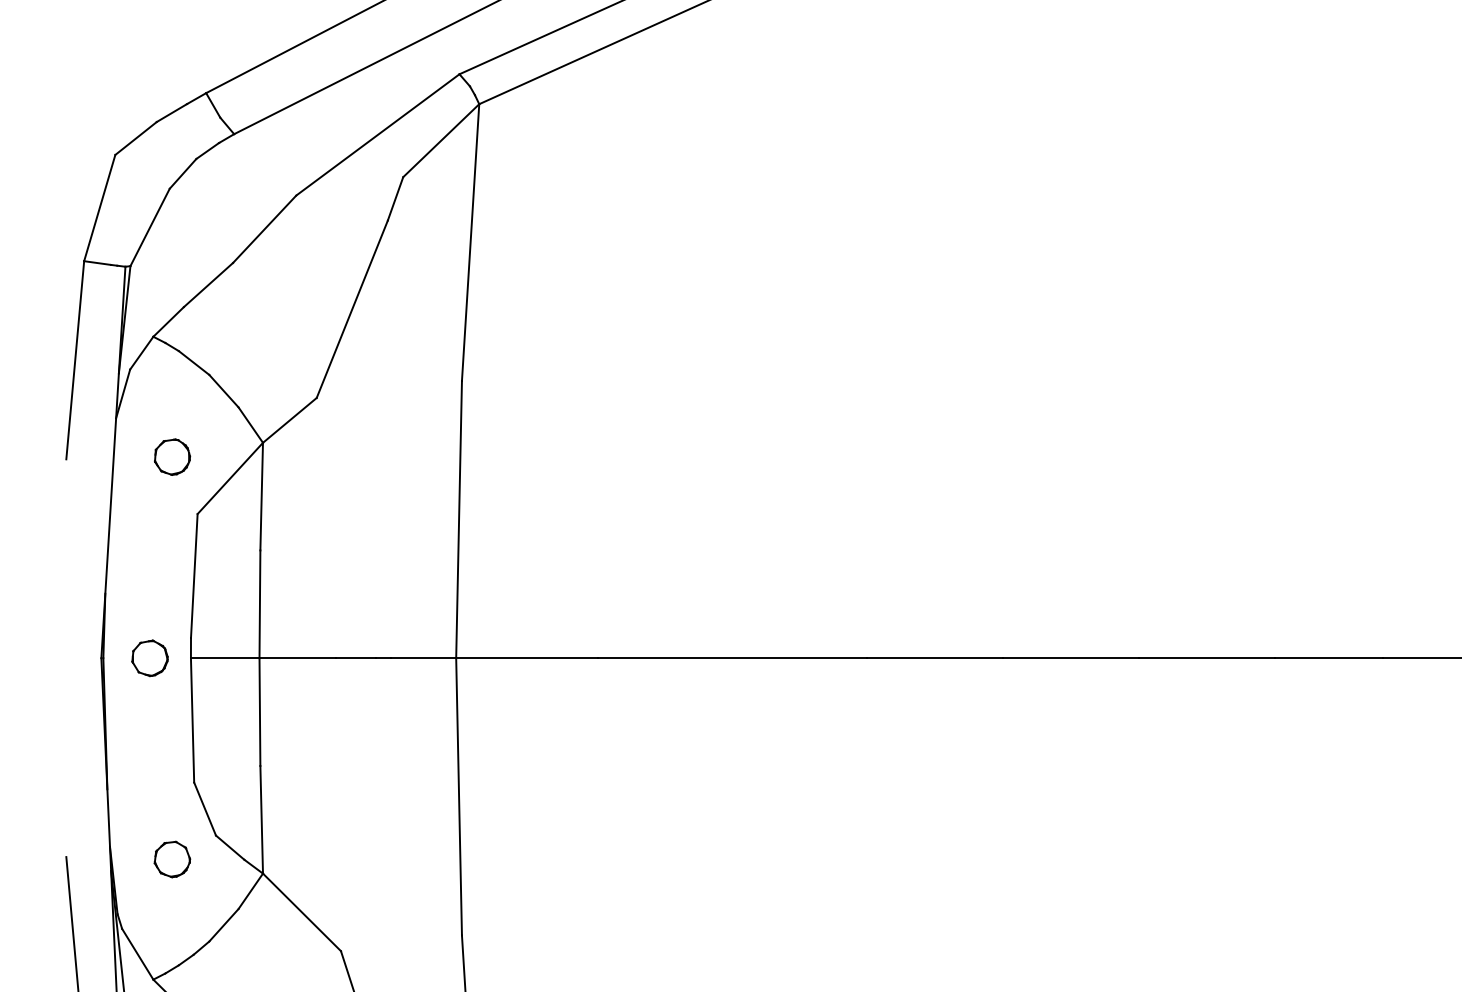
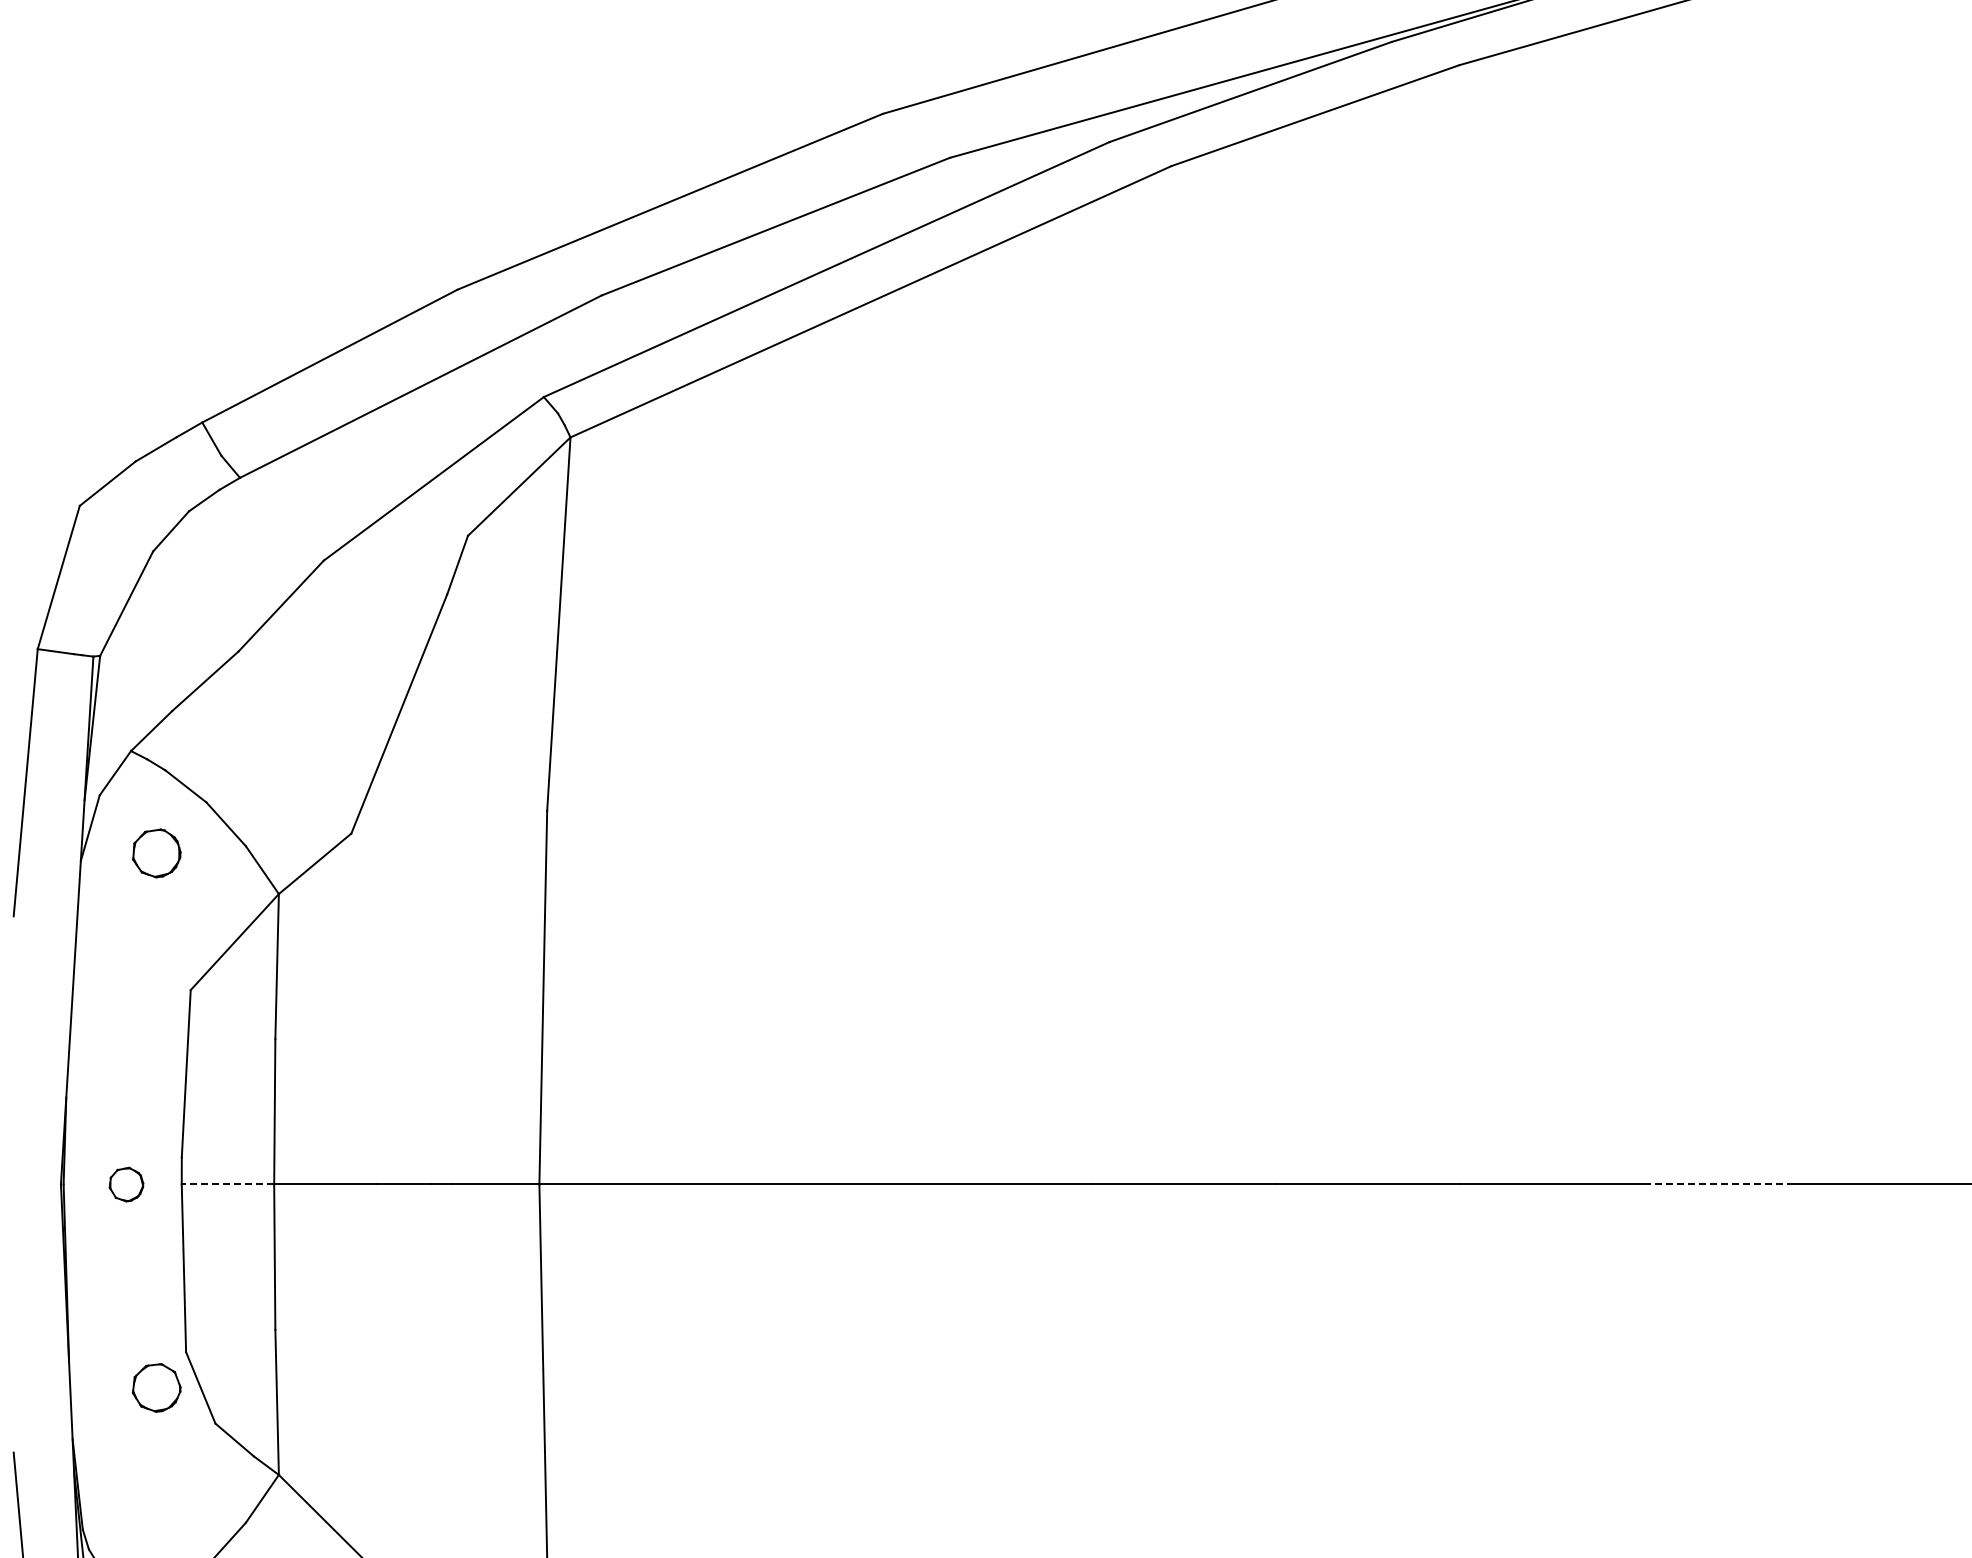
part: (172, 457) -> (156, 853), moved
part: (149, 658) -> (126, 1184), size x0.7
line: (224, 658) -> (227, 1184), solid -> dashed
line: (1329, 658) -> (1716, 1184), solid -> dashed
part: (172, 859) -> (156, 1387), moved

